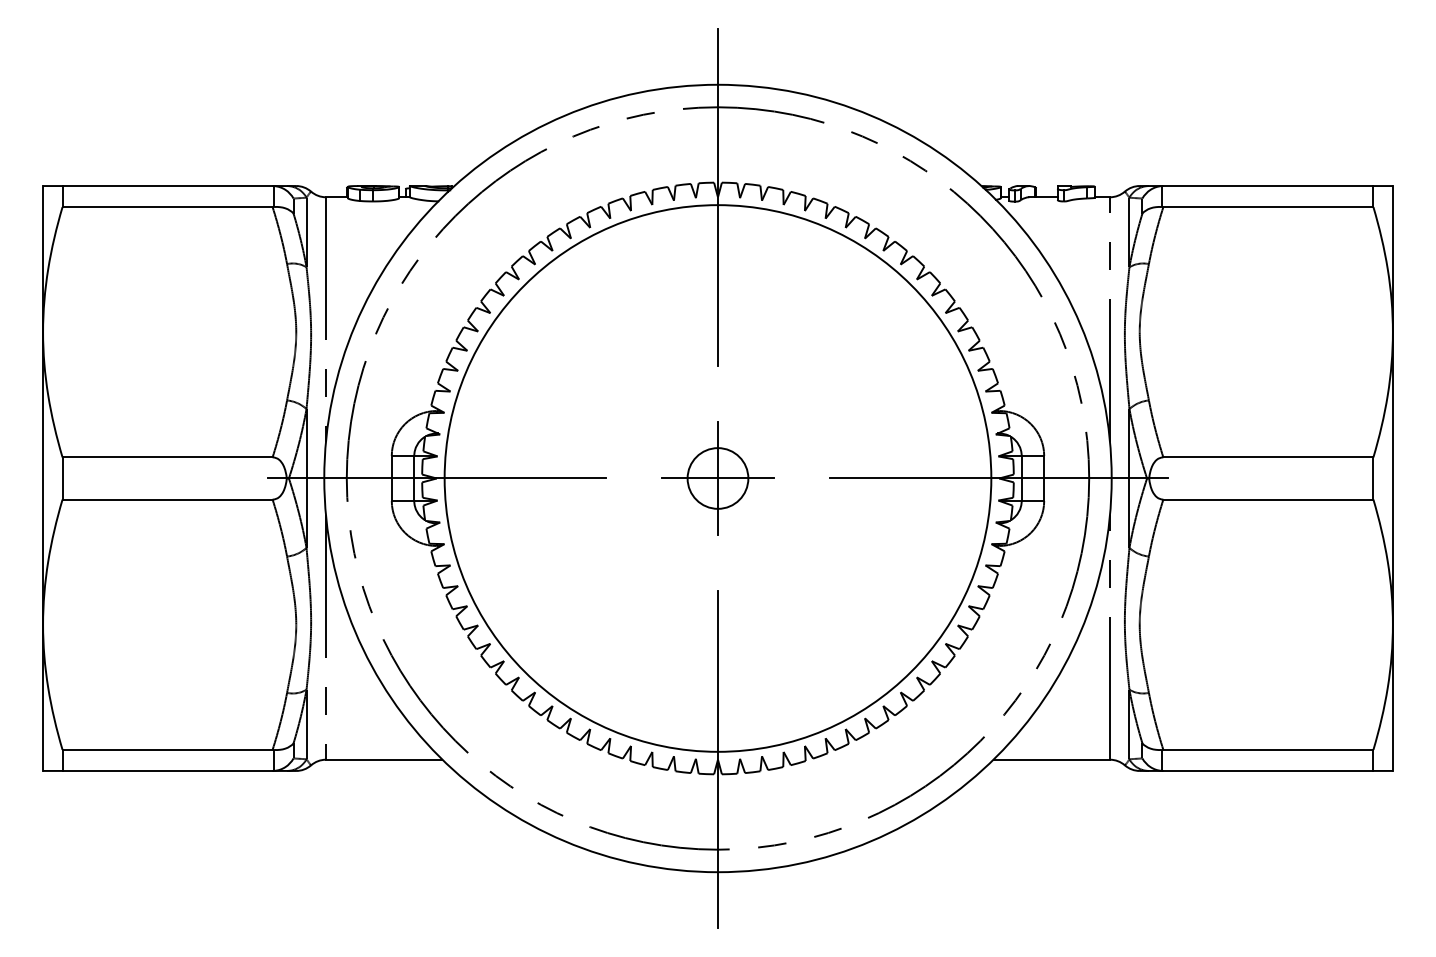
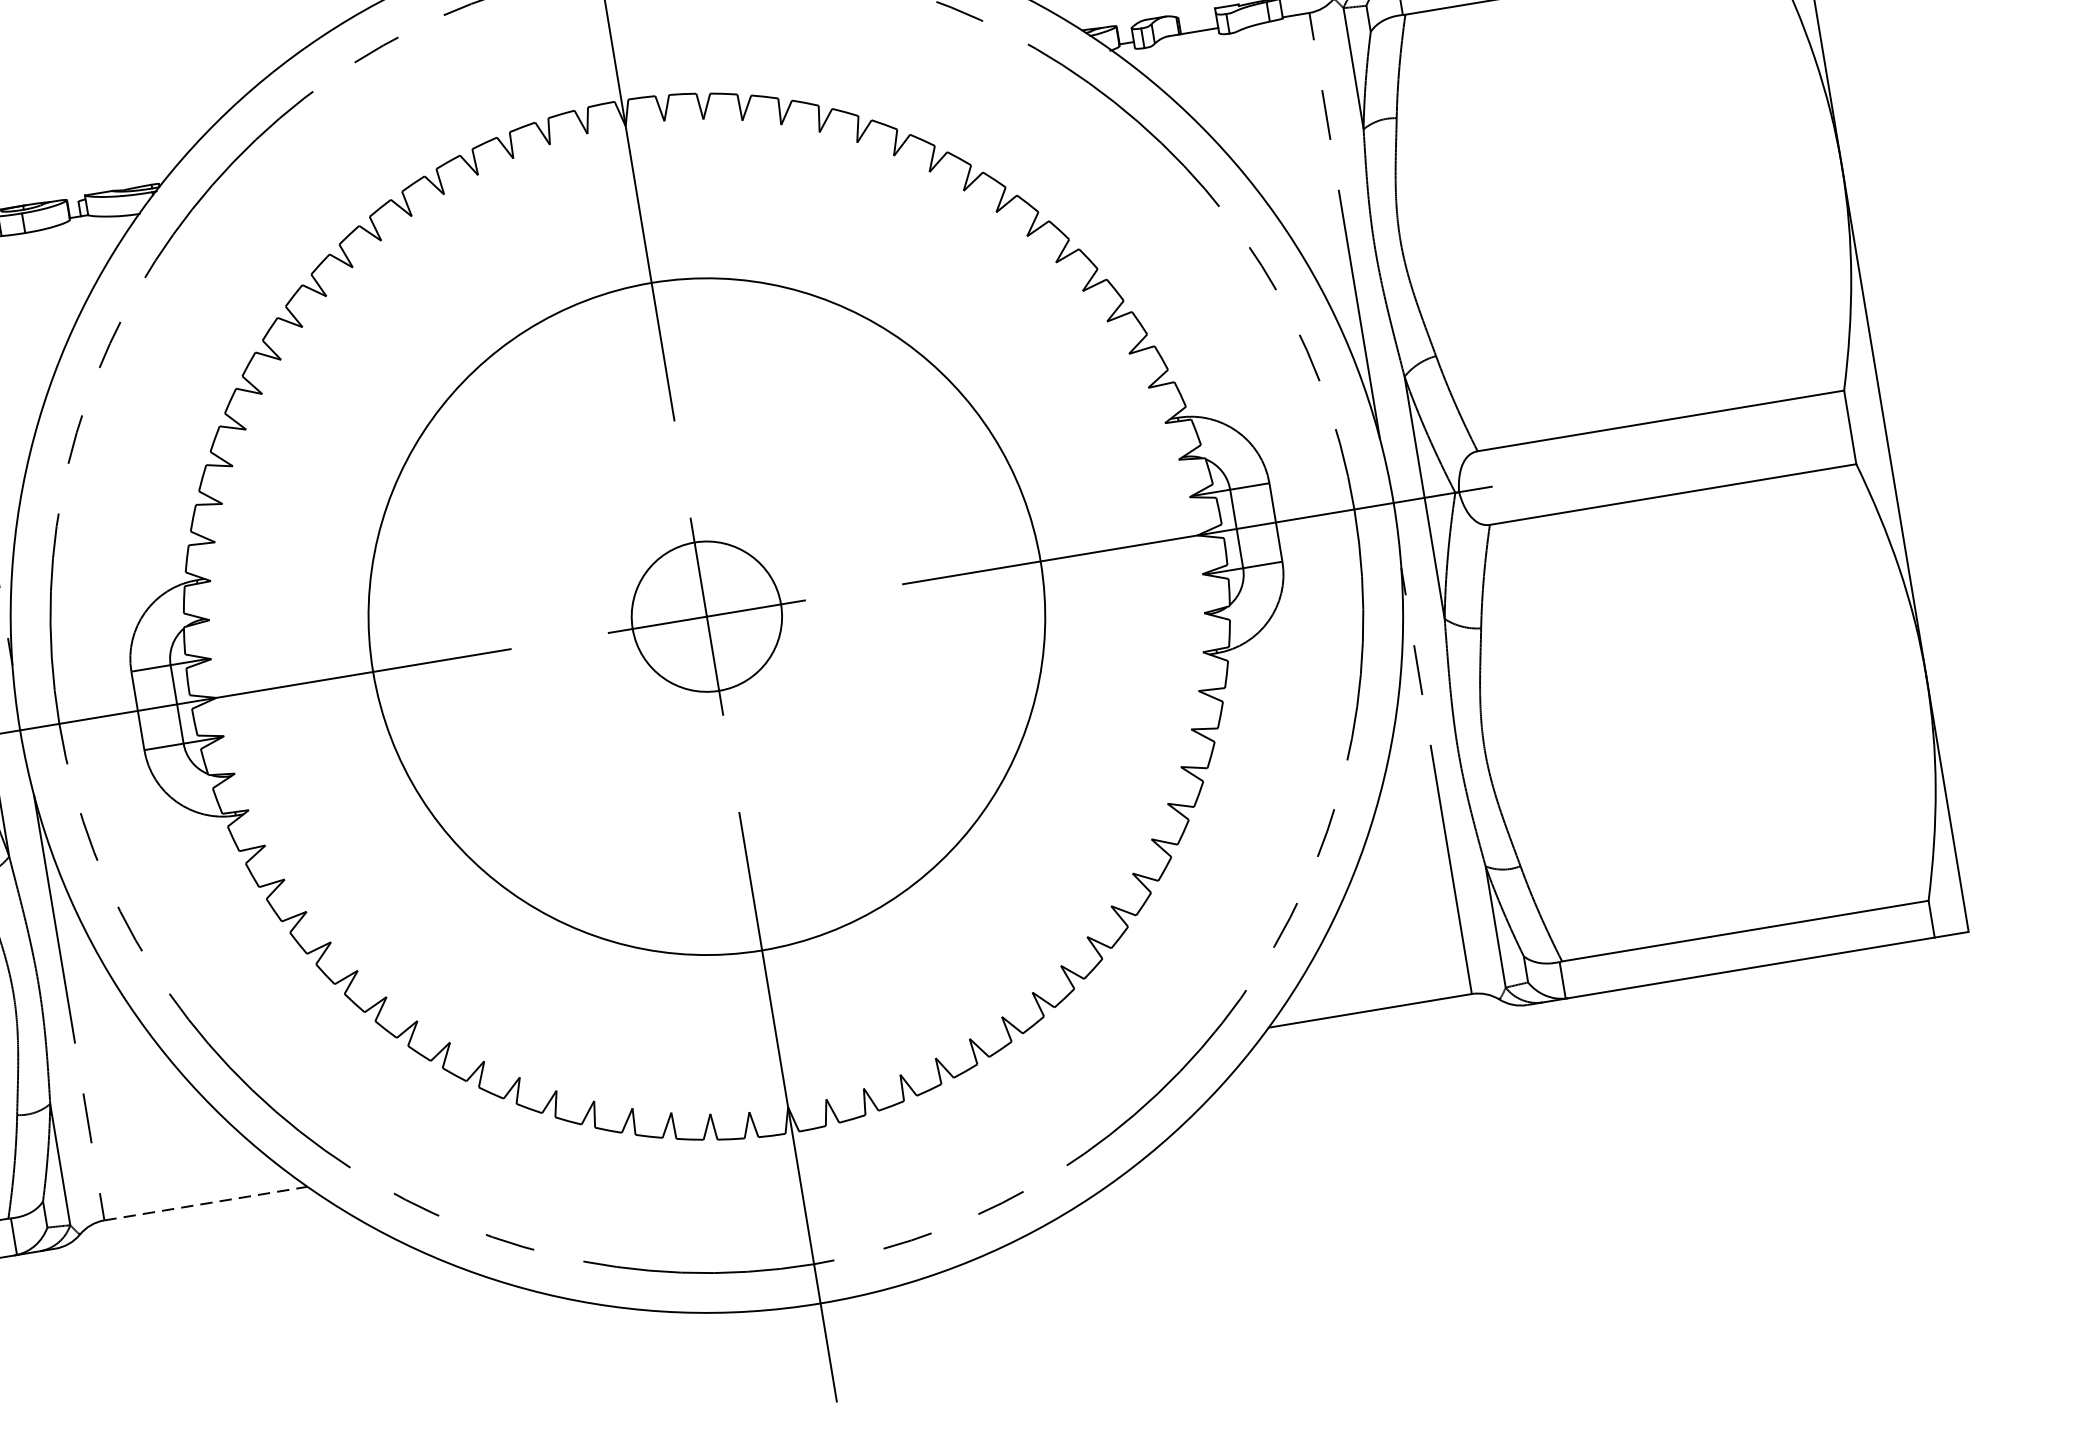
circle: (717, 478) -> (706, 616), size x0.7
circle: (717, 478) -> (706, 616), size x1.4
line: (384, 759) -> (206, 1203), solid -> dashed

